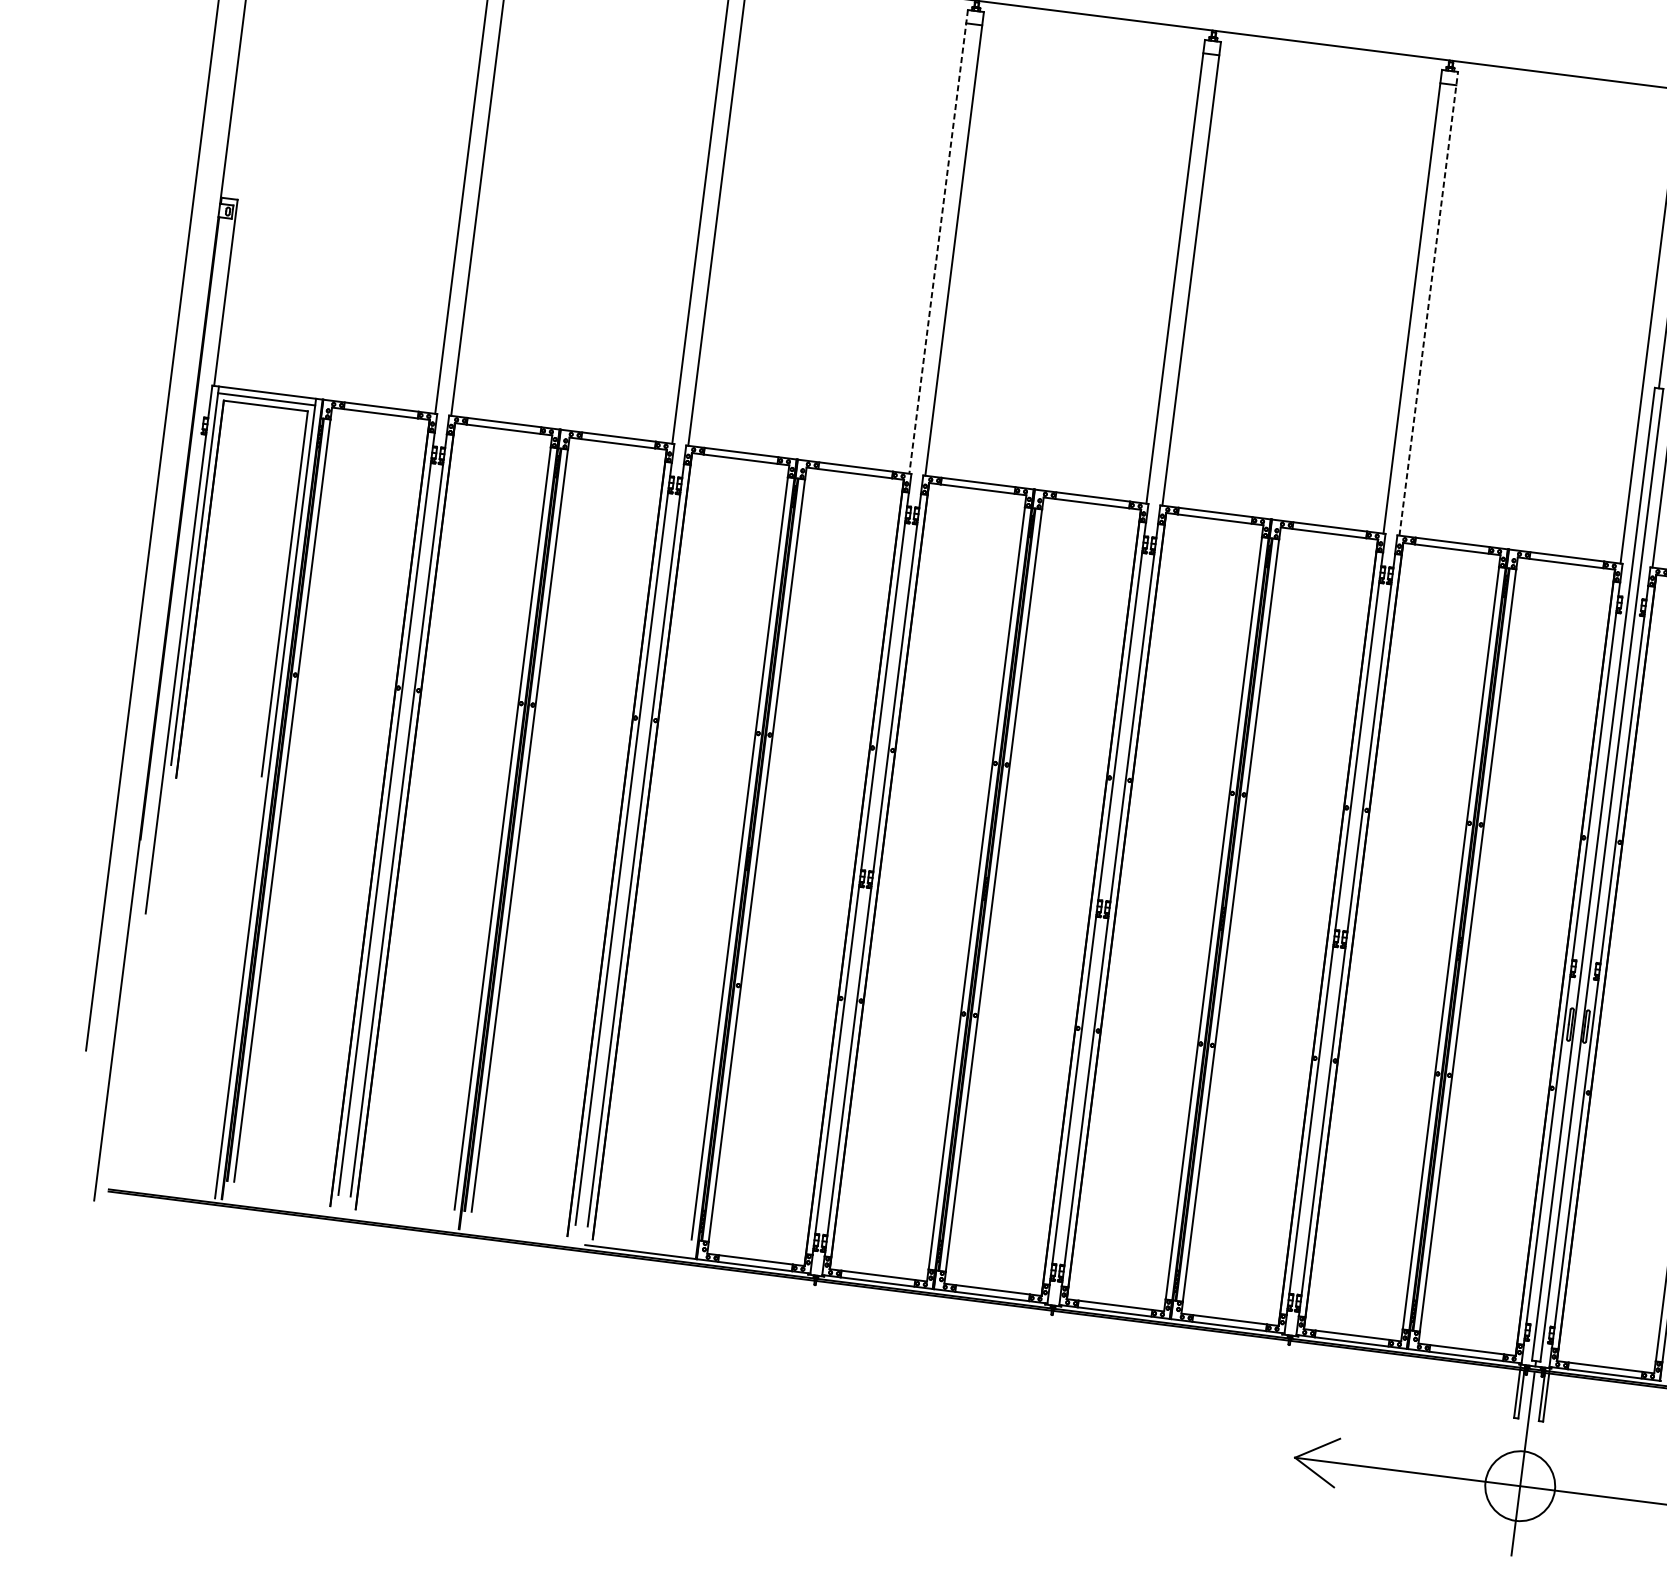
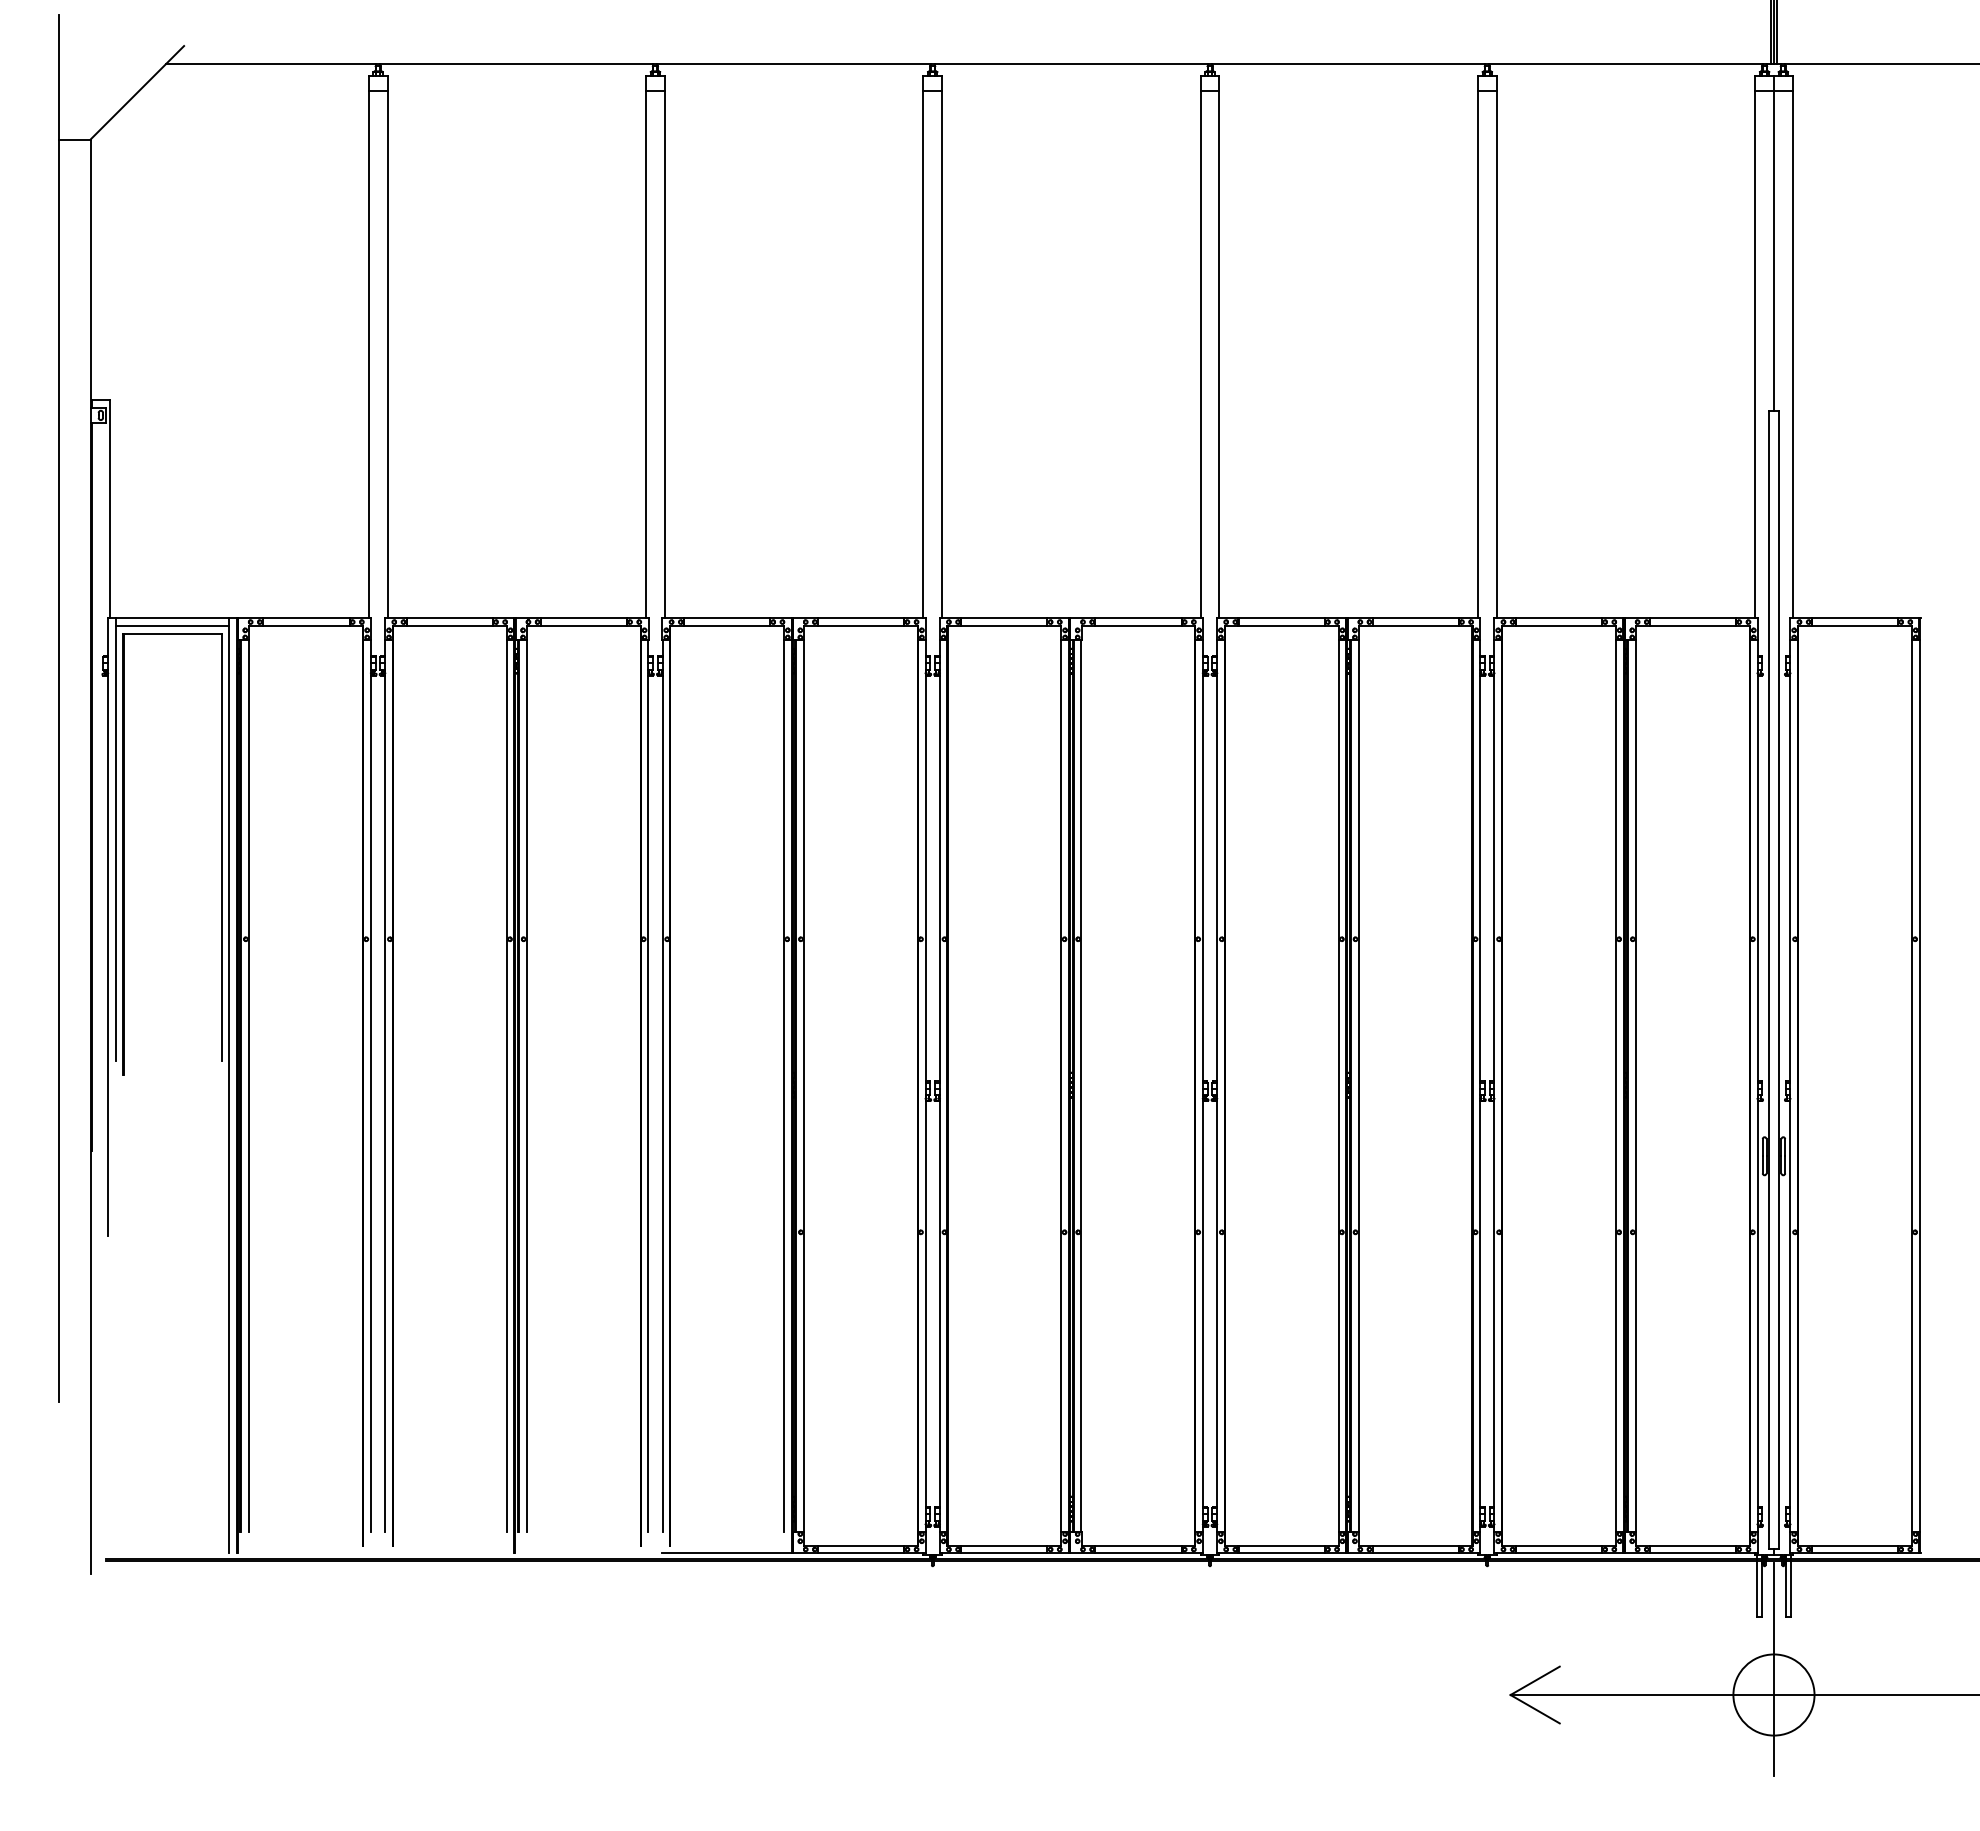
line: (938, 242) -> (923, 347), dashed -> solid
line: (1428, 303) -> (1496, 346), dashed -> solid

